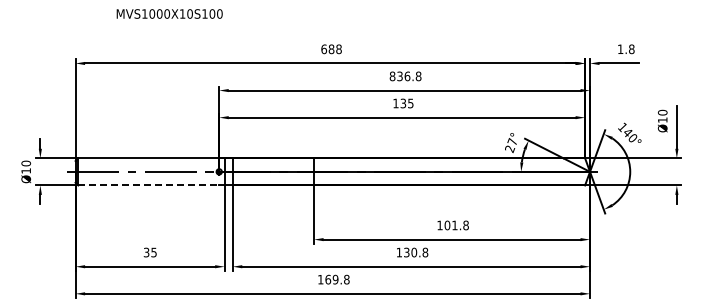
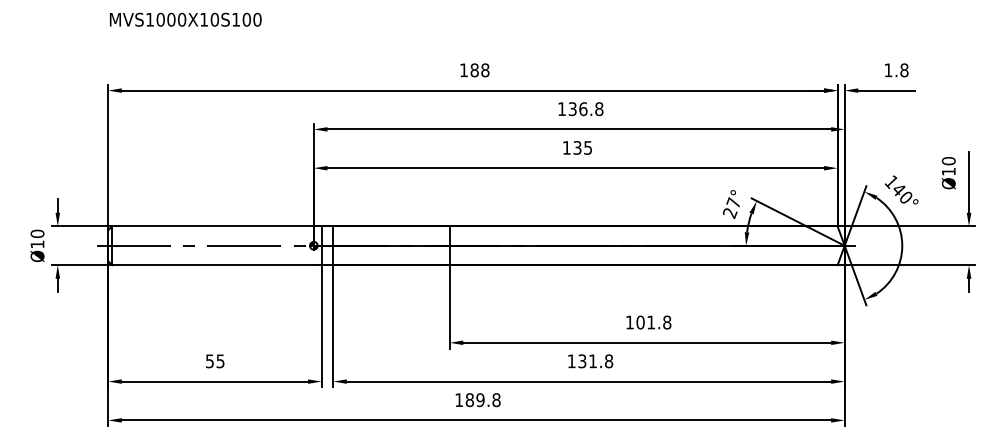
text: (169, 13) -> (185, 19), moved
text: (323, 49) -> (463, 70), 688 -> 188
text: (392, 76) -> (561, 109), 836.8 -> 136.8
line: (149, 185) -> (214, 265), dashed -> solid
text: (146, 251) -> (209, 359), 35 -> 55
text: (414, 252) -> (593, 361), 130.8 -> 131.8
text: (328, 279) -> (470, 399), 169.8 -> 189.8

